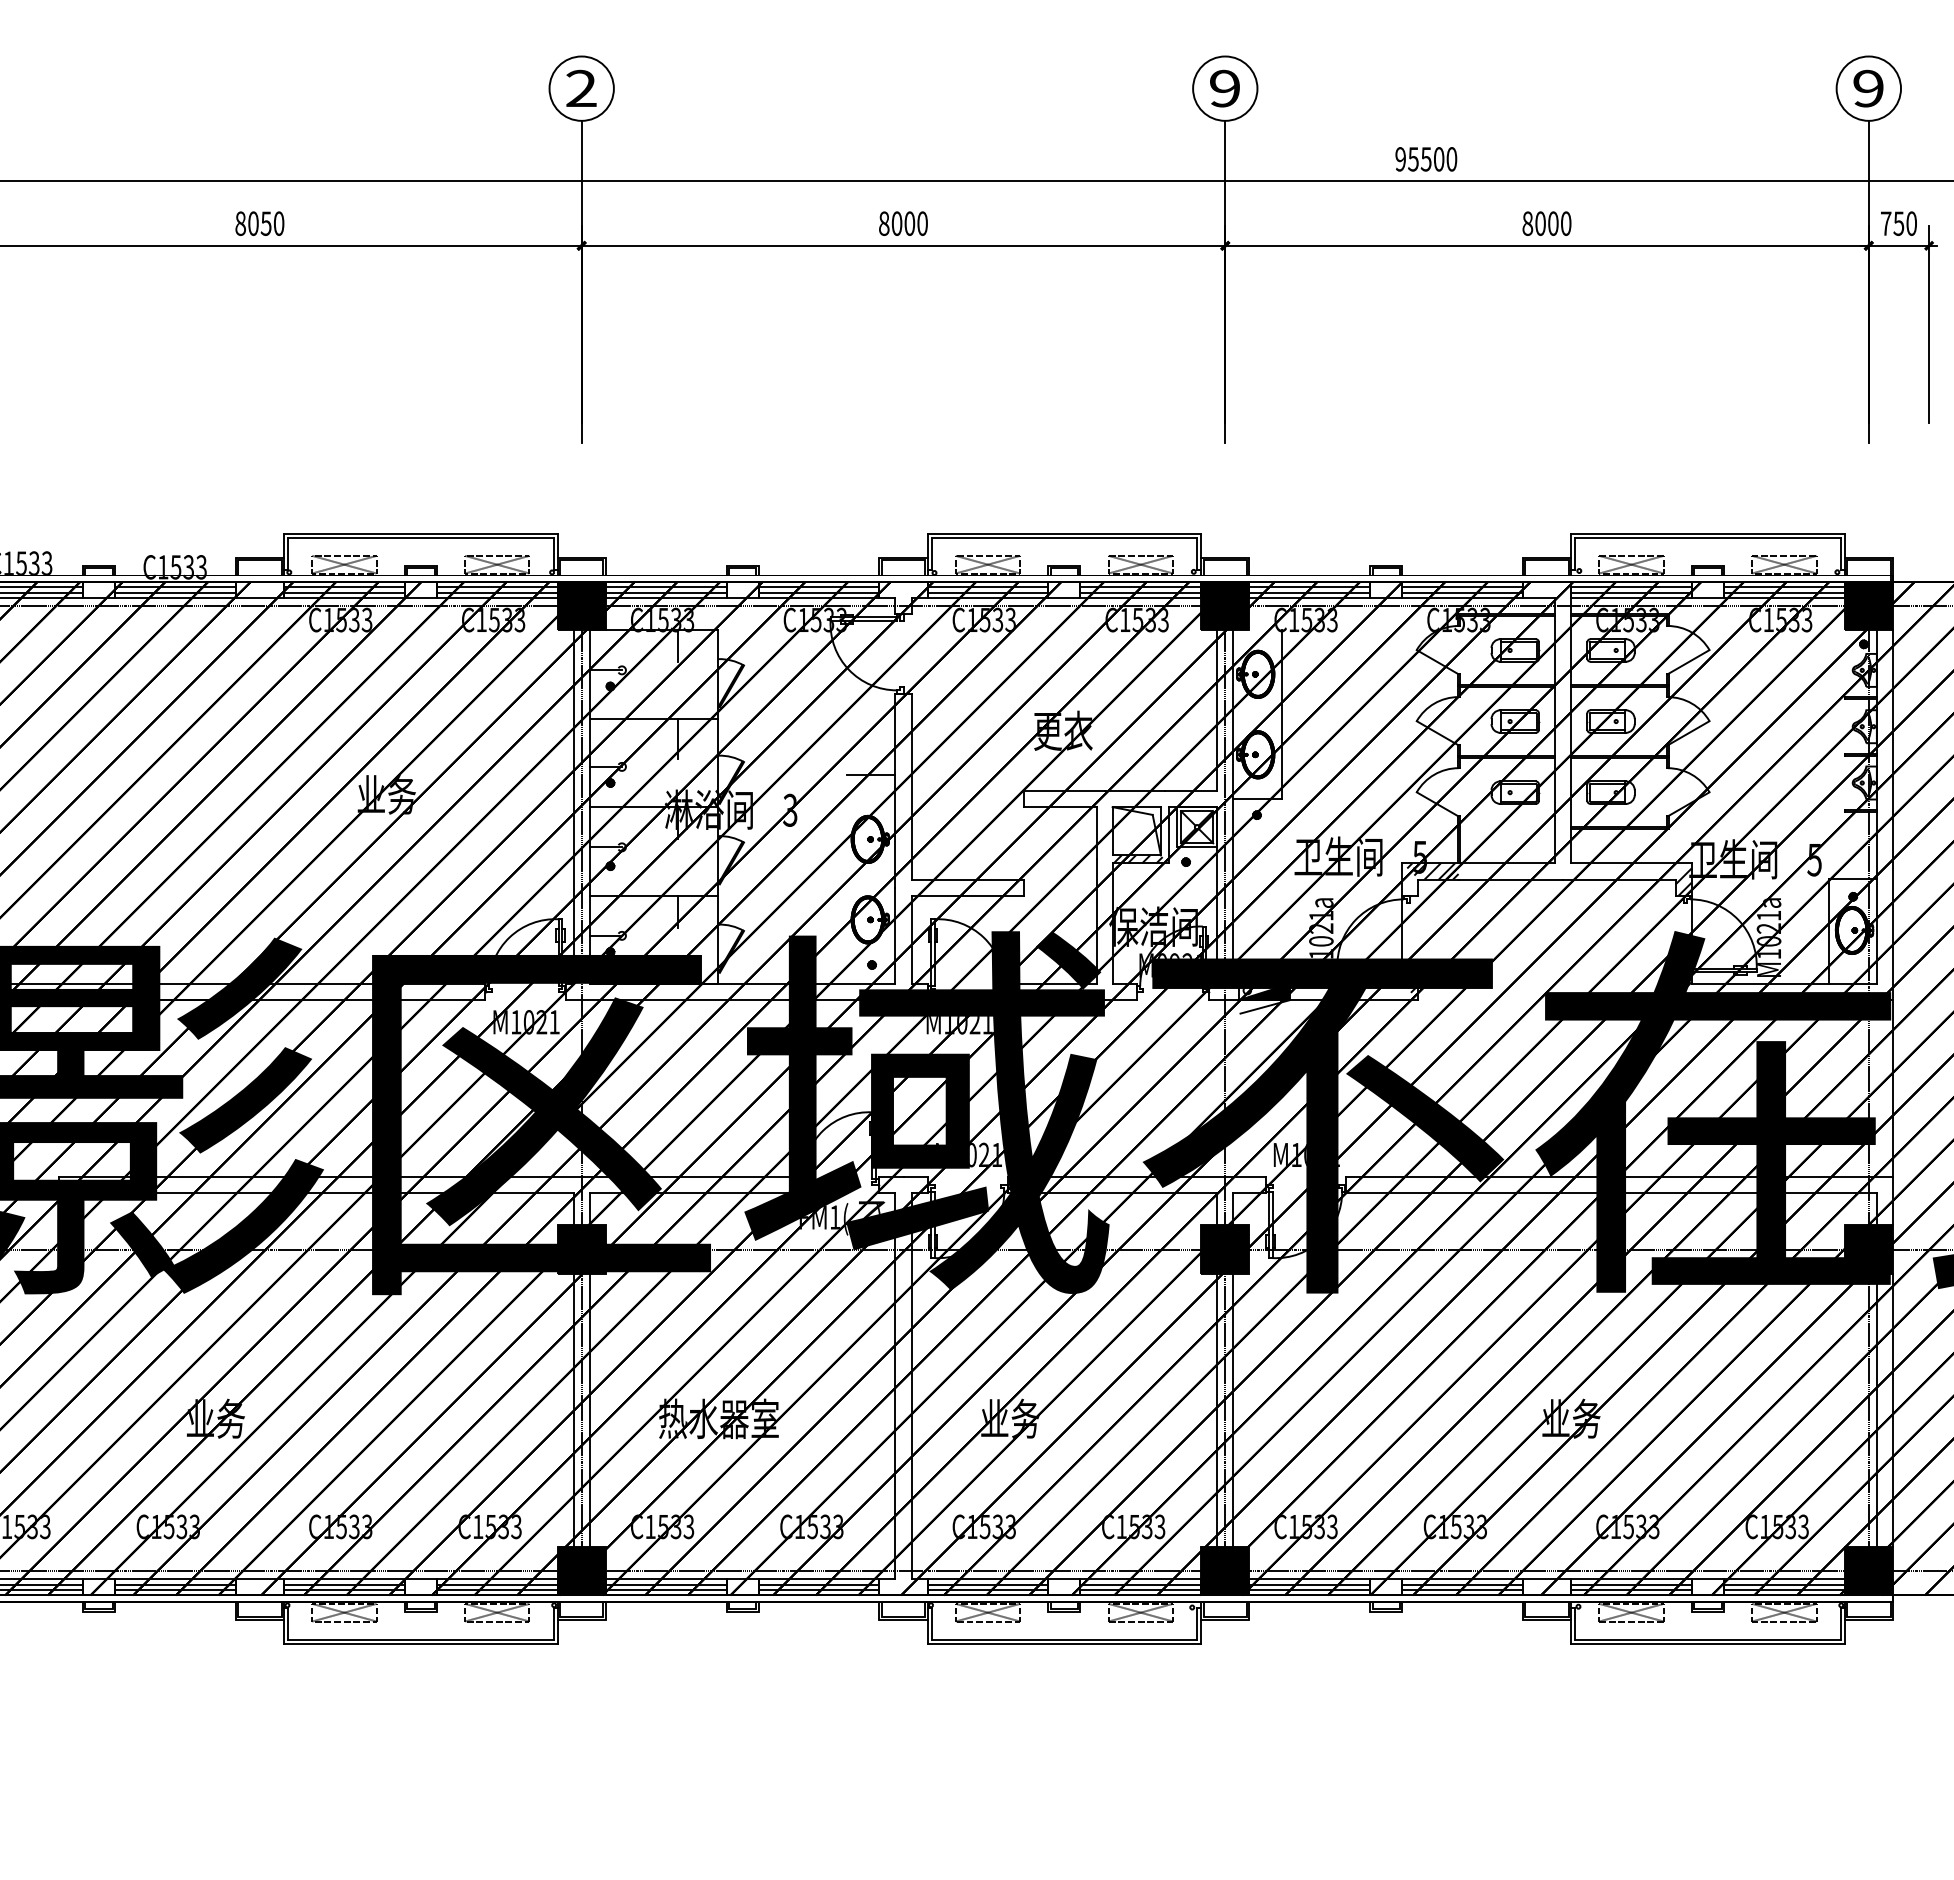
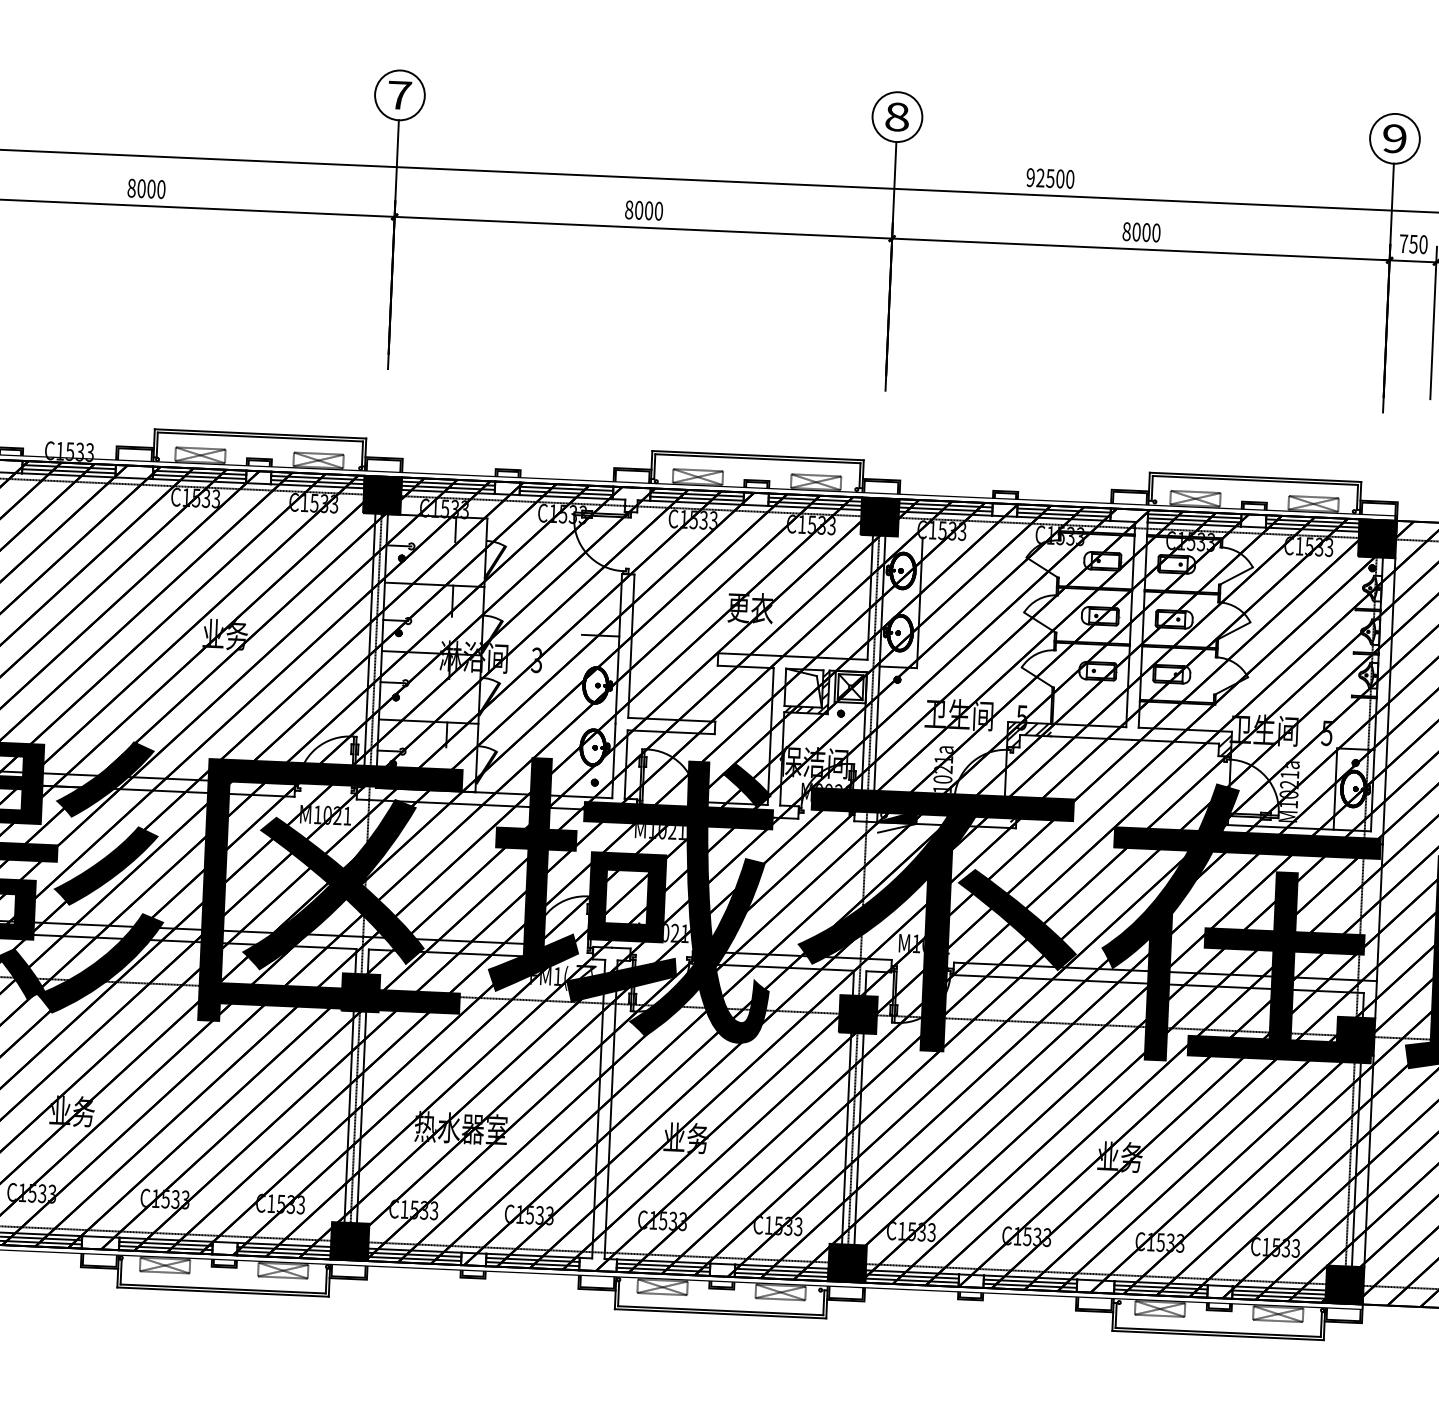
text: (581, 87) -> (399, 94), 2 -> 7
text: (1225, 88) -> (897, 116), 9 -> 8
text: (1413, 159) -> (1040, 178), 95500 -> 92500
text: (265, 223) -> (150, 188), 8050 -> 8000
hatch: (1164, 832) -> (825, 690), added
hatch: (1410, 881) -> (1013, 736), added

